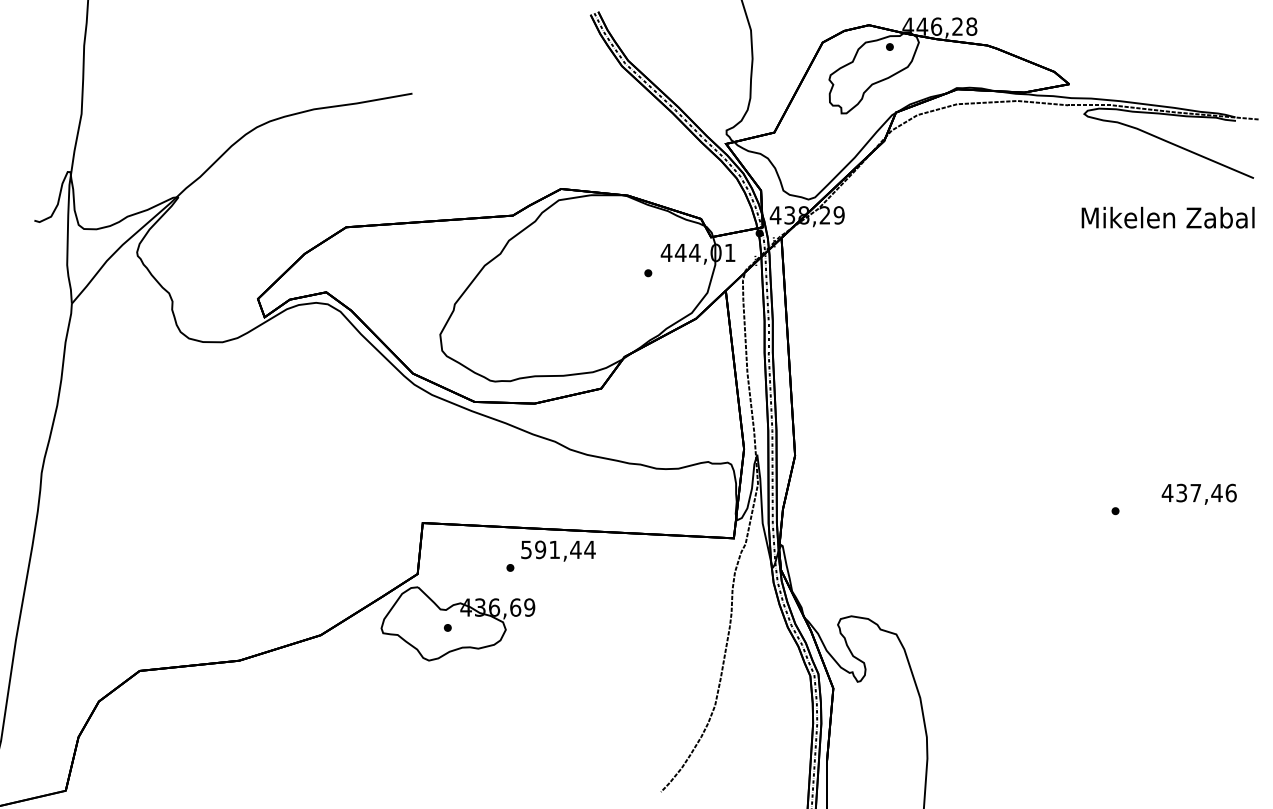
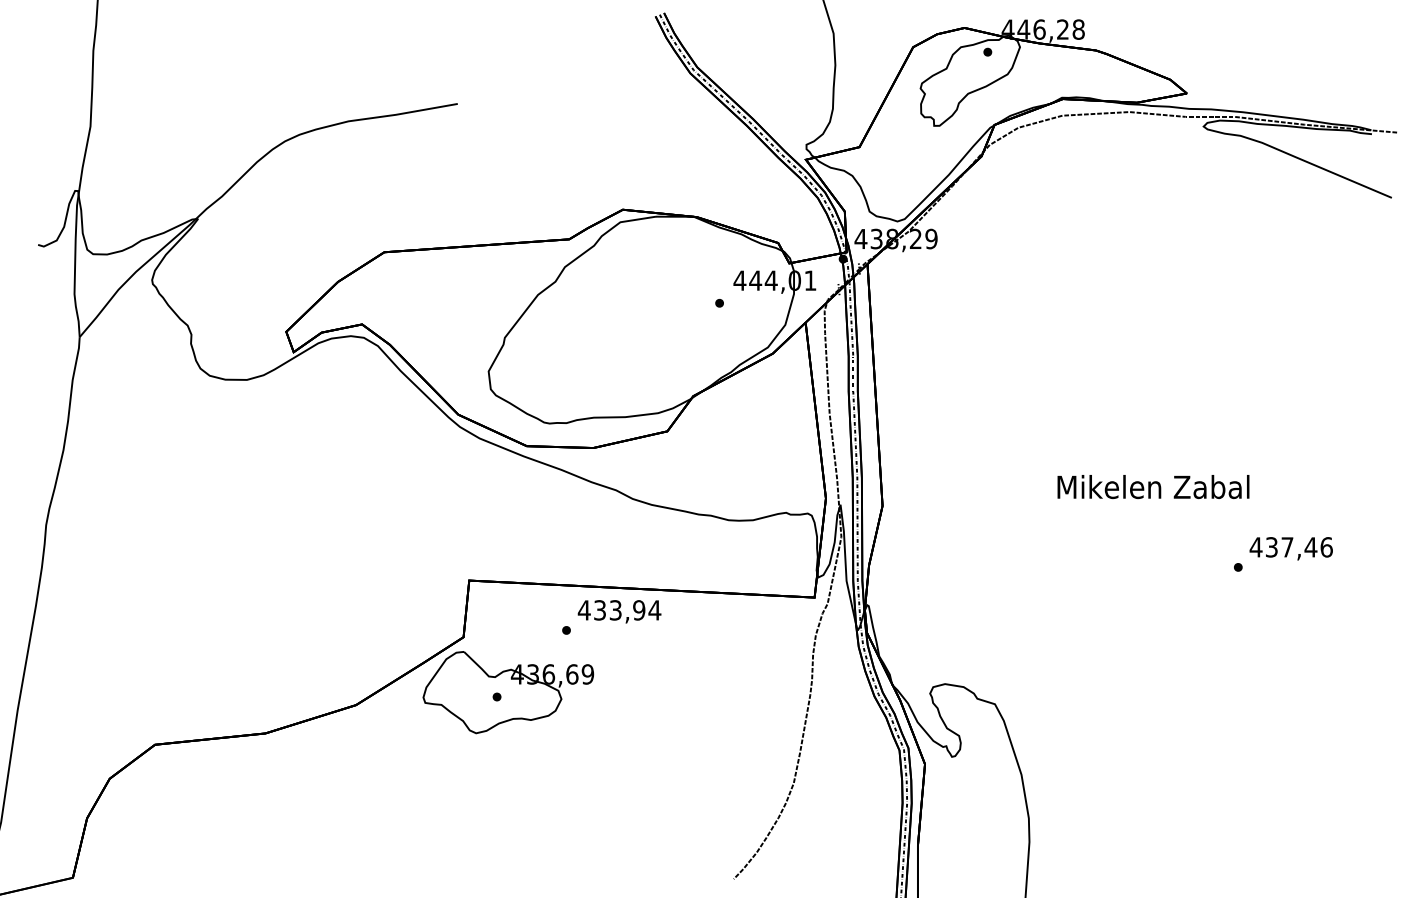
text: (1167, 217) -> (1152, 486), moved
text: (1198, 493) -> (1290, 547), moved
text: (550, 549) -> (611, 609), 591,44 -> 433,94

